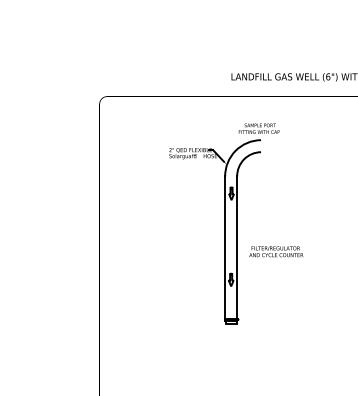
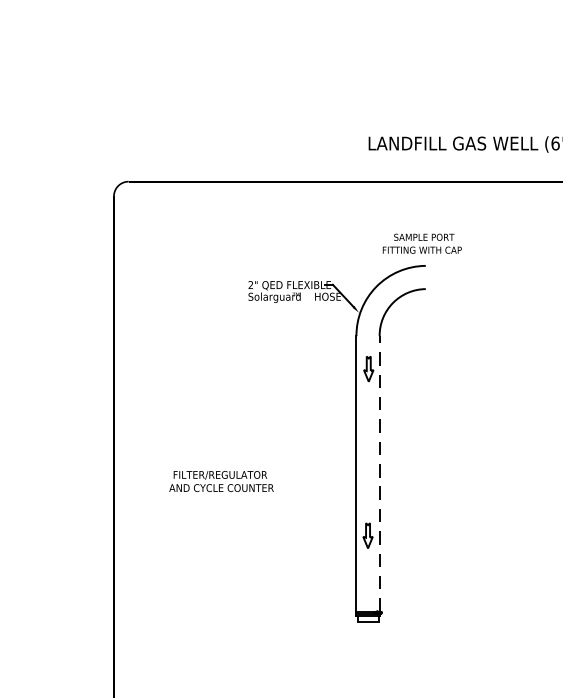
line: (237, 247) -> (380, 473), solid -> dashed
text: (276, 251) -> (221, 480), moved

